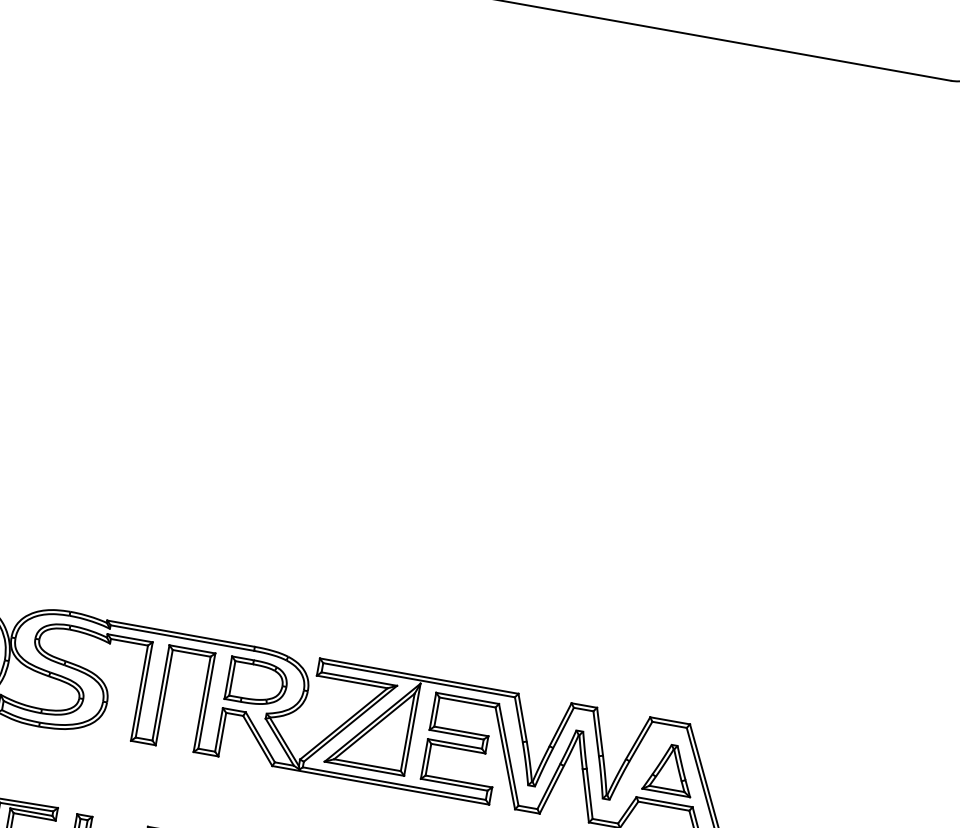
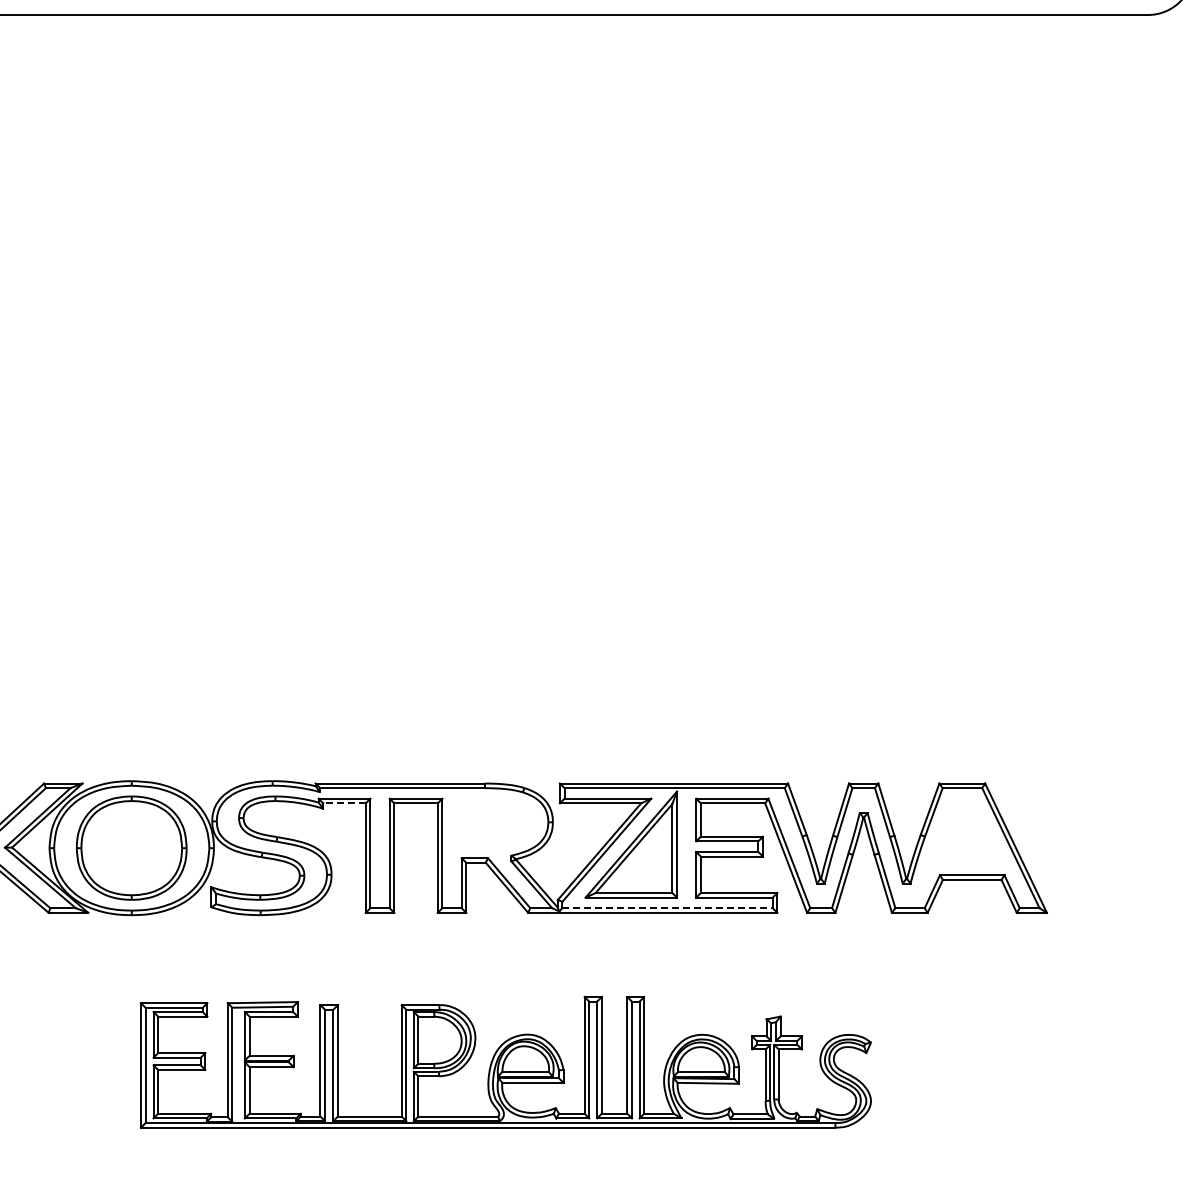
line: (129, 642) -> (344, 803), solid -> dashed
part: (257, 682) -> (494, 822), removed
part: (669, 769) -> (971, 837), removed
line: (395, 784) -> (668, 908), solid -> dashed

